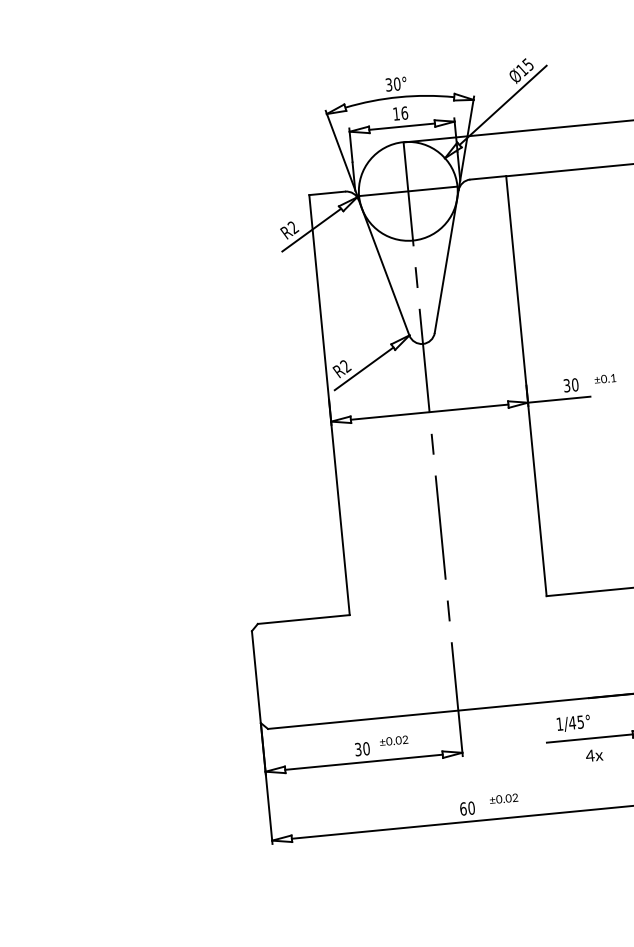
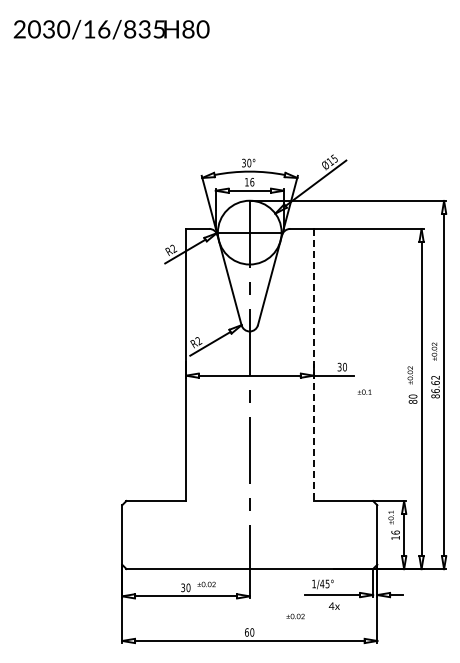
text: (605, 377) -> (364, 391), moved
line: (526, 386) -> (313, 365), solid -> dashed
text: (503, 798) -> (295, 616), moved

